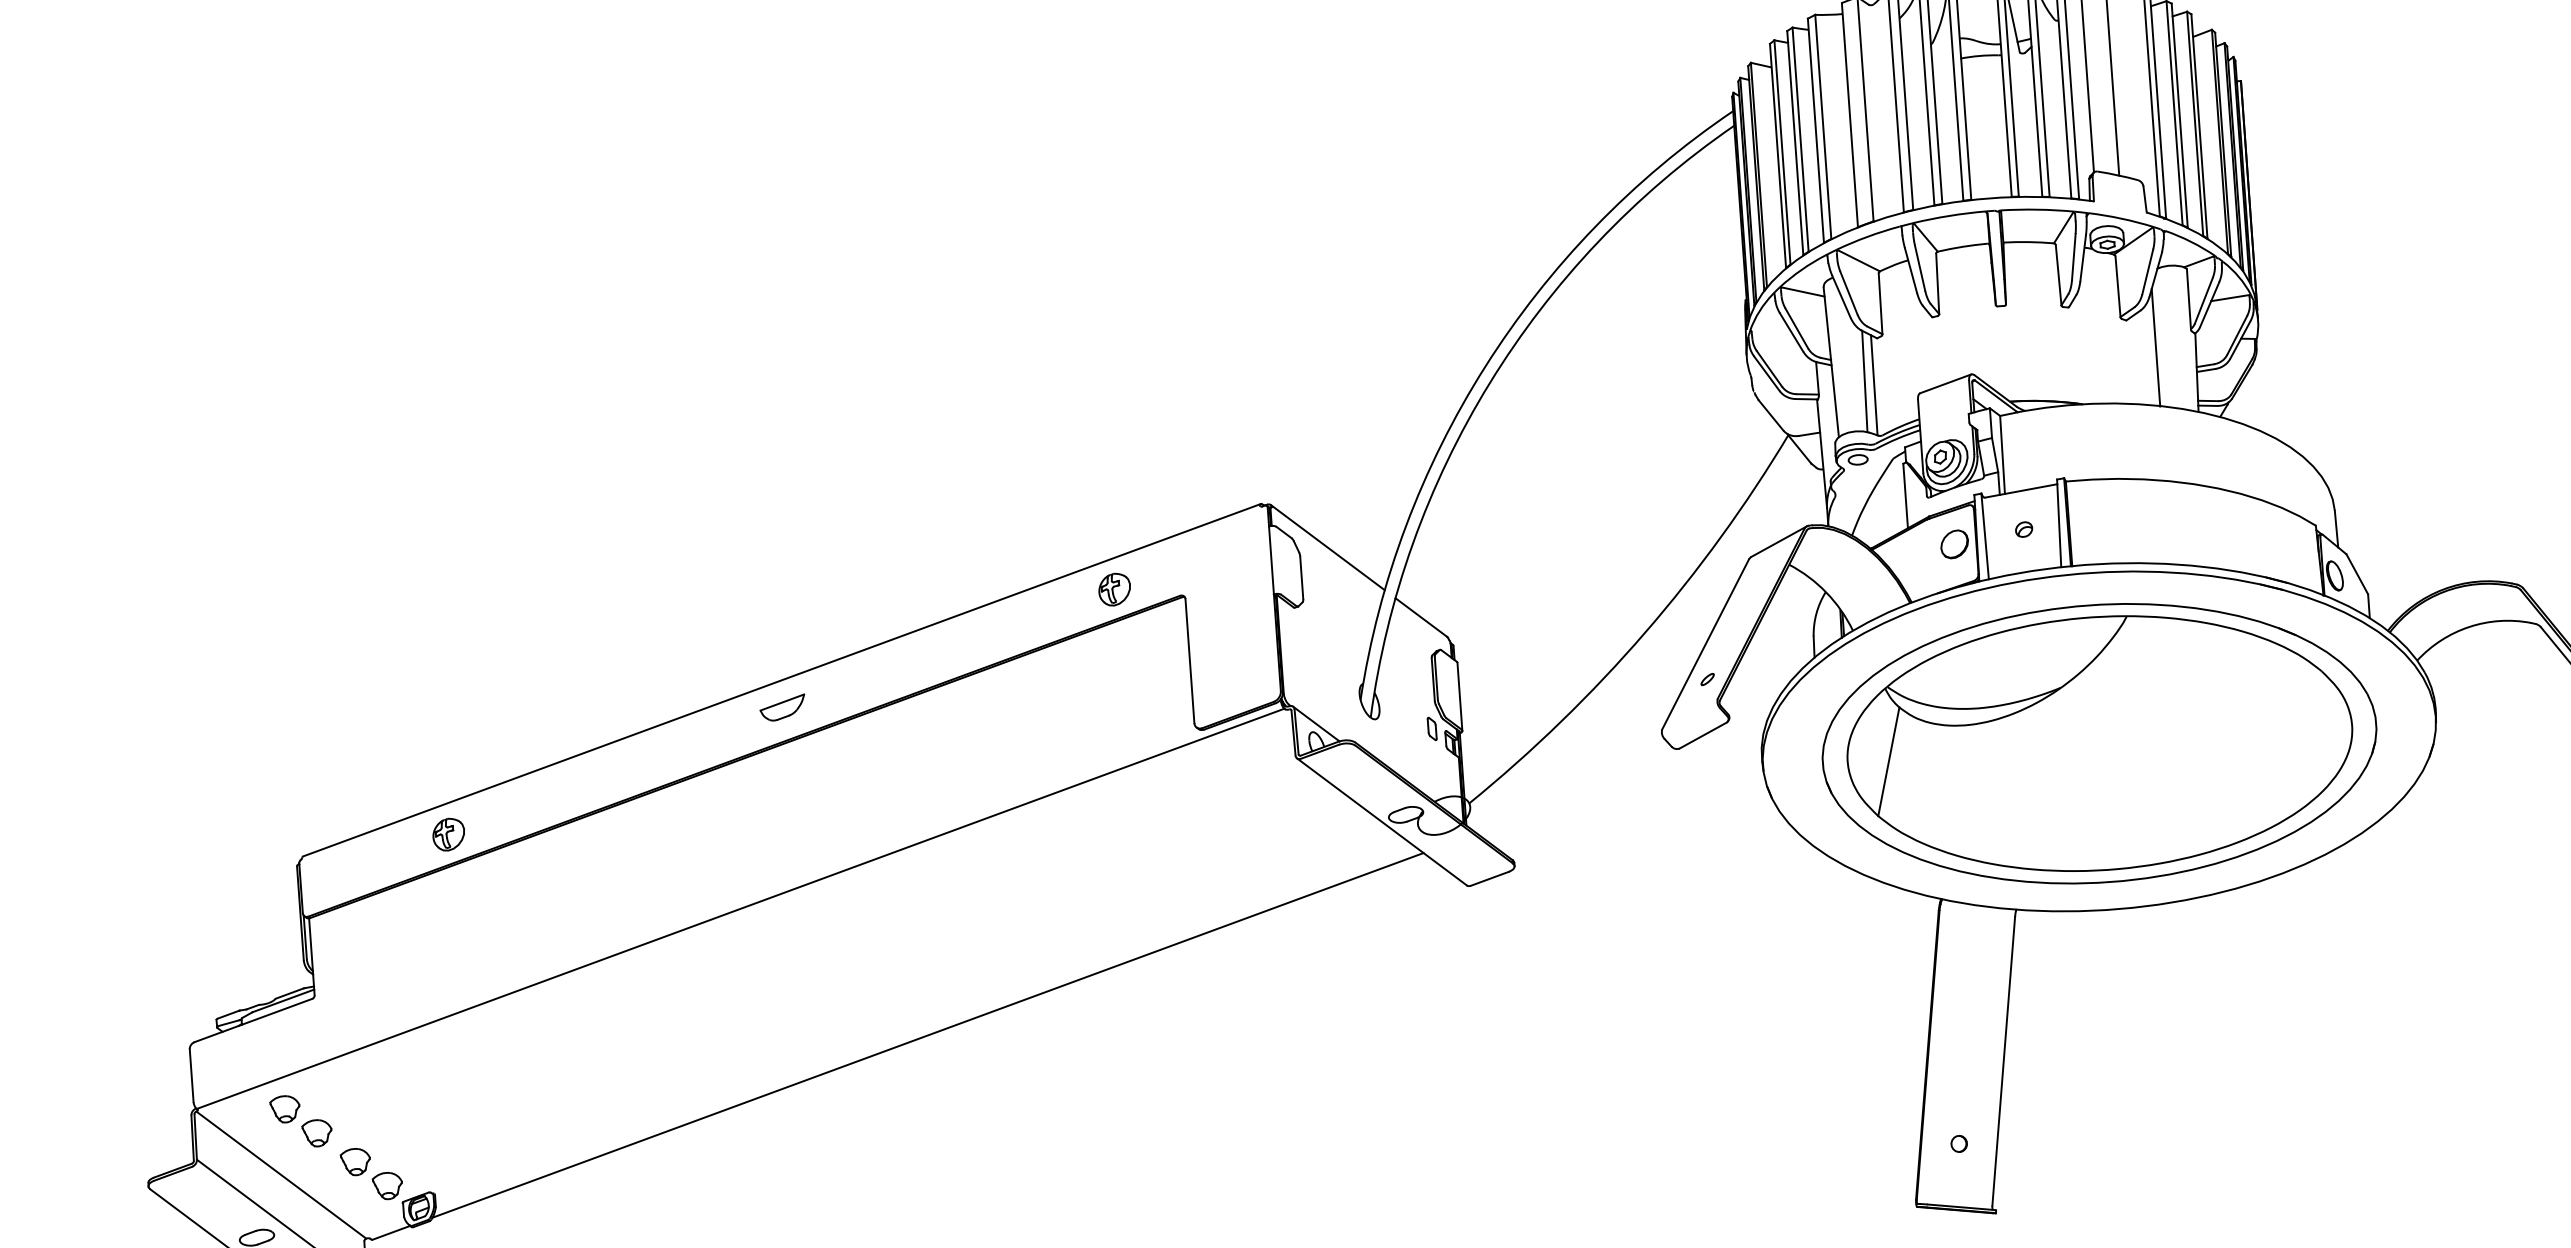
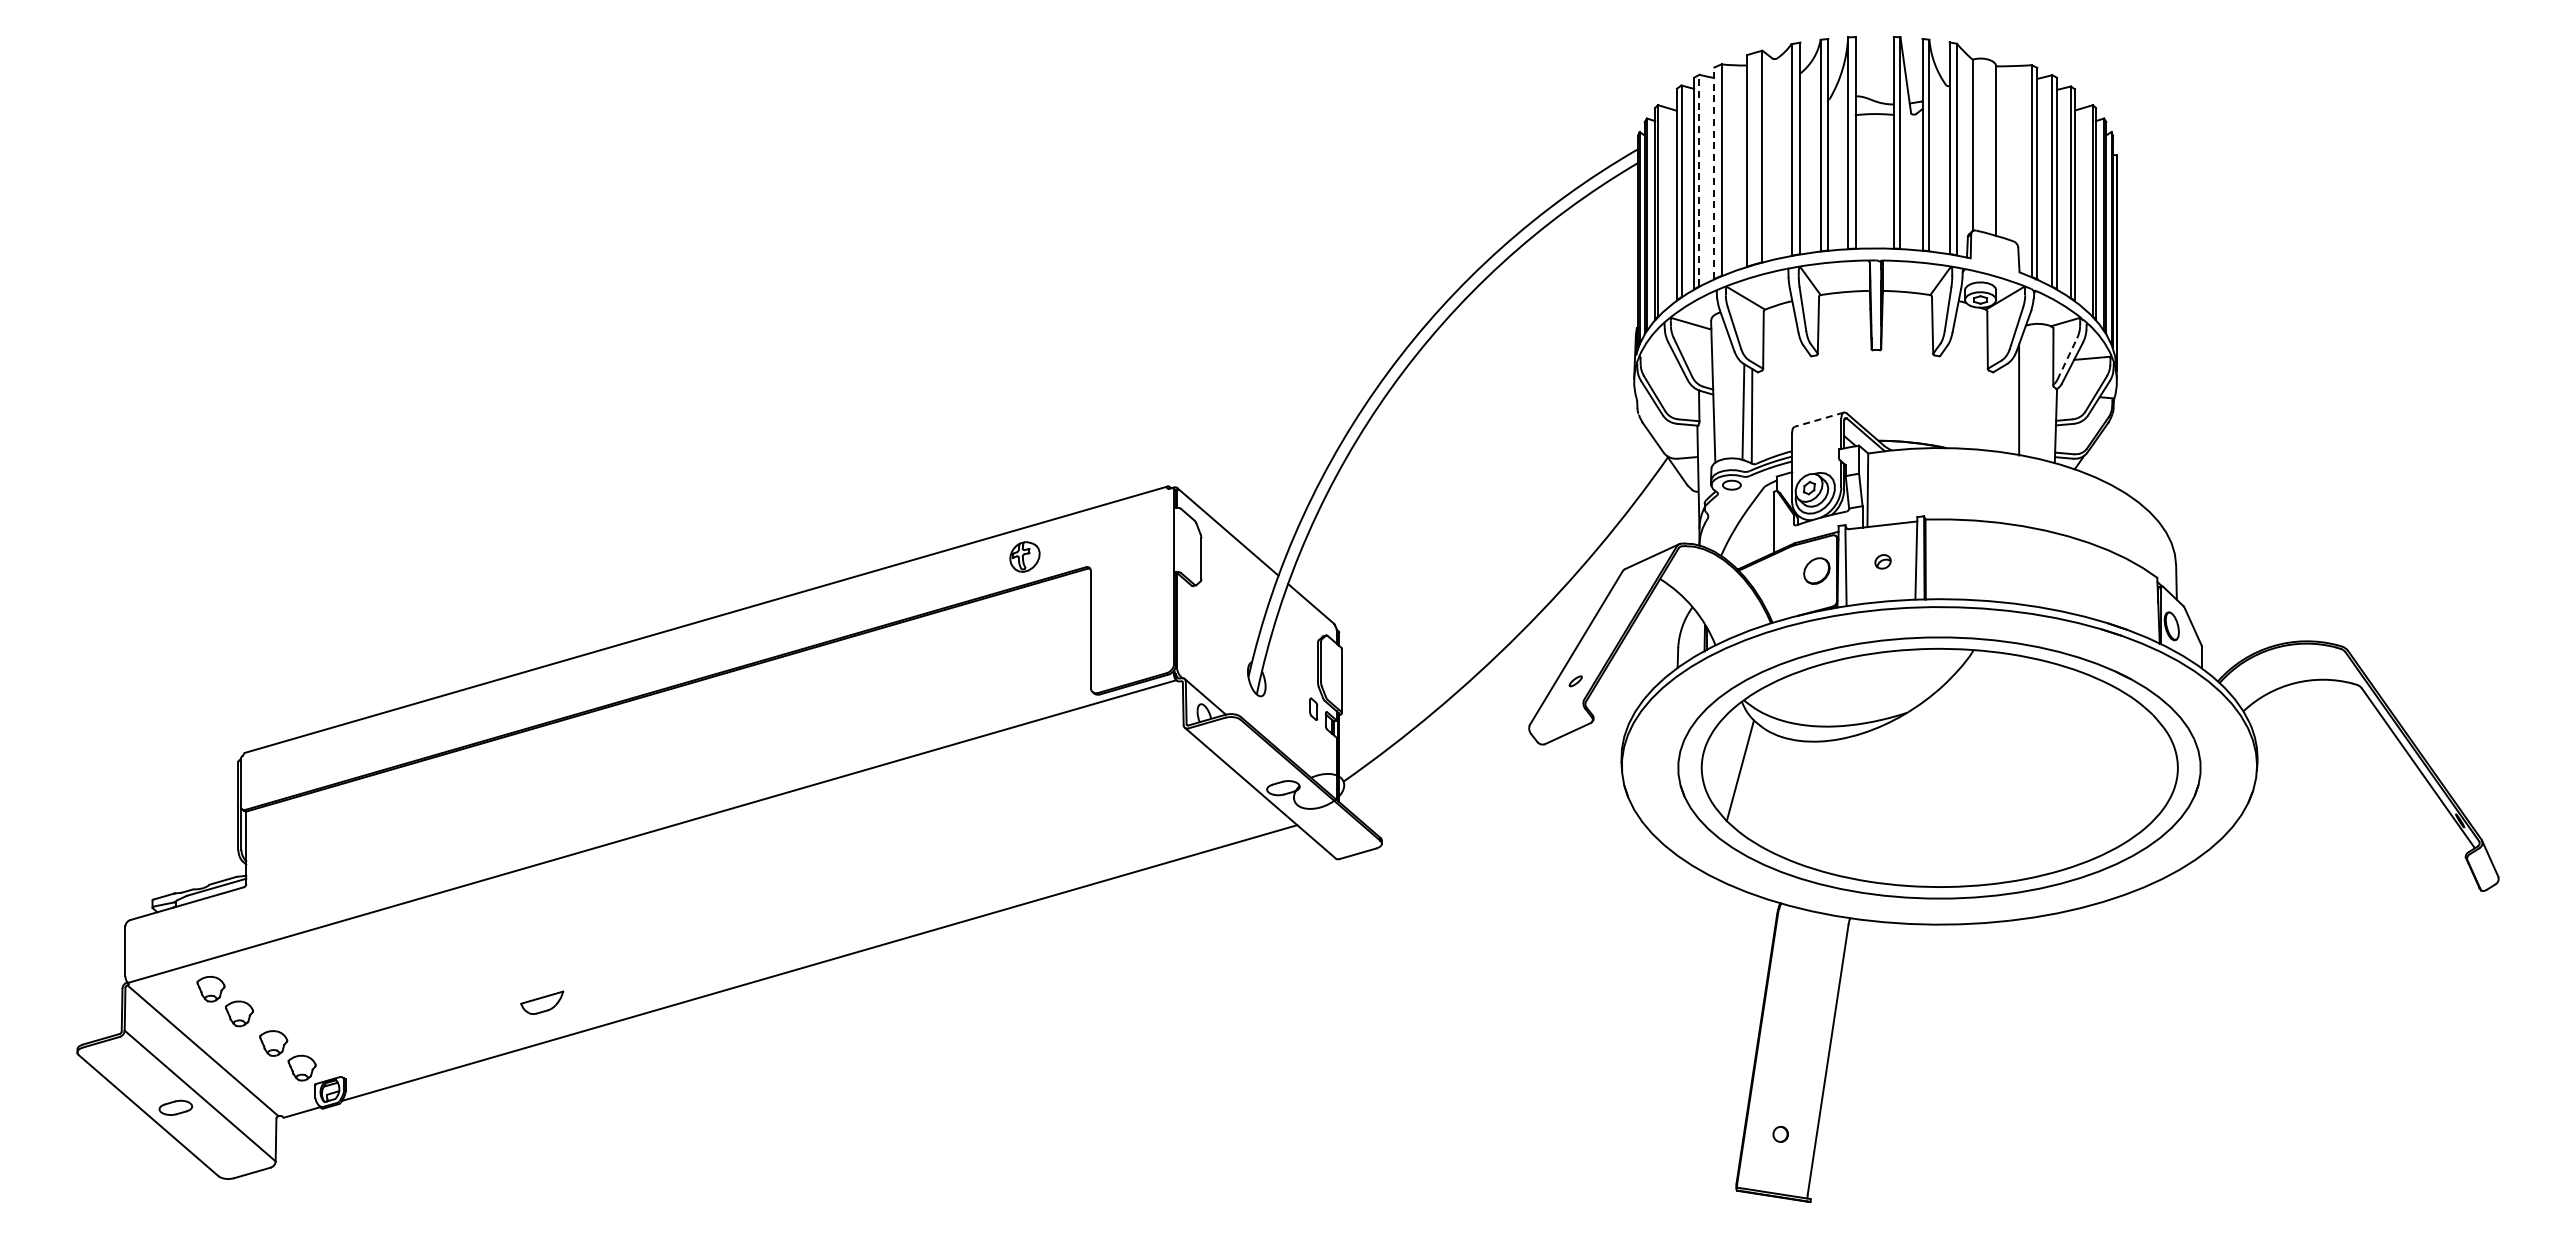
line: (1816, 130) -> (1714, 173), solid -> dashed
line: (1800, 139) -> (1699, 180), solid -> dashed
line: (2204, 300) -> (2067, 358), solid -> dashed
line: (1945, 383) -> (1819, 419), solid -> dashed
part: (782, 707) -> (542, 1002), moved
part: (448, 834) -> (382, 742), removed

